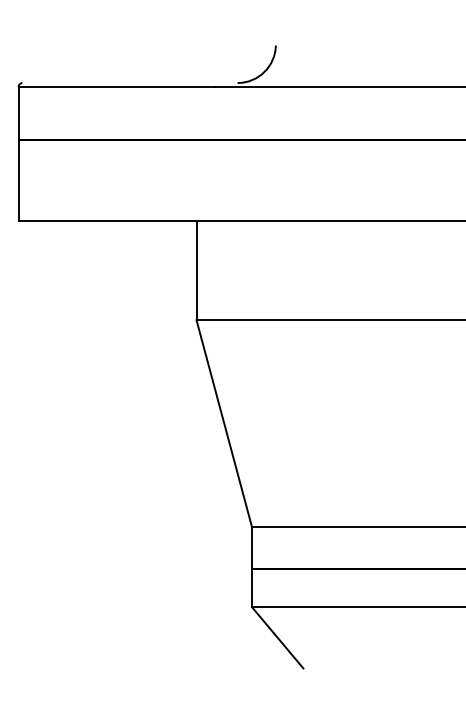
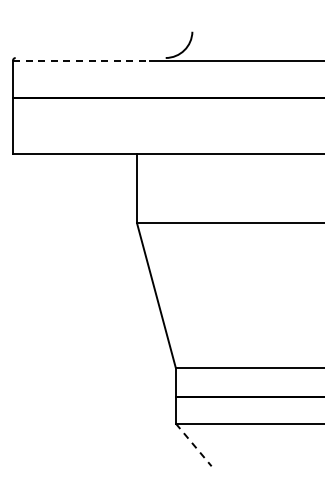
line: (116, 86) -> (81, 60), solid -> dashed
line: (277, 637) -> (193, 444), solid -> dashed

